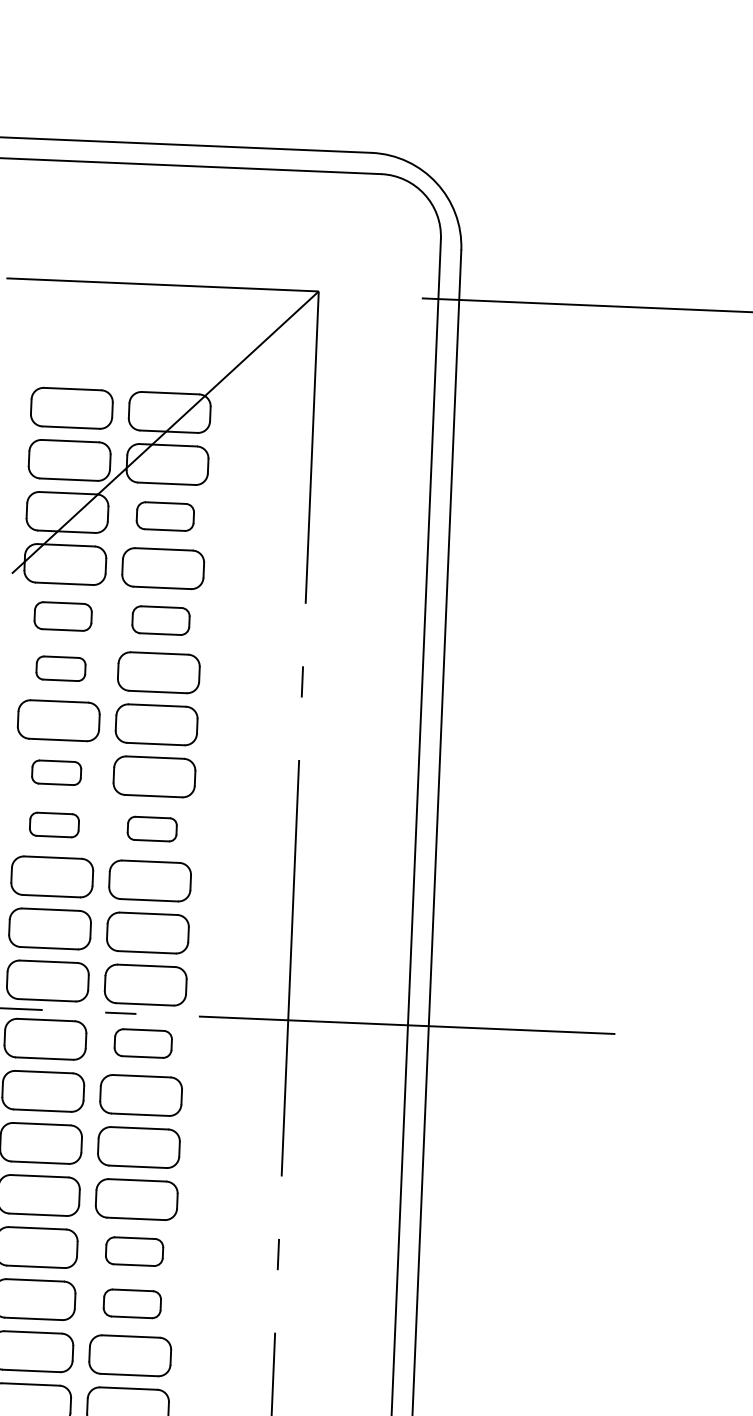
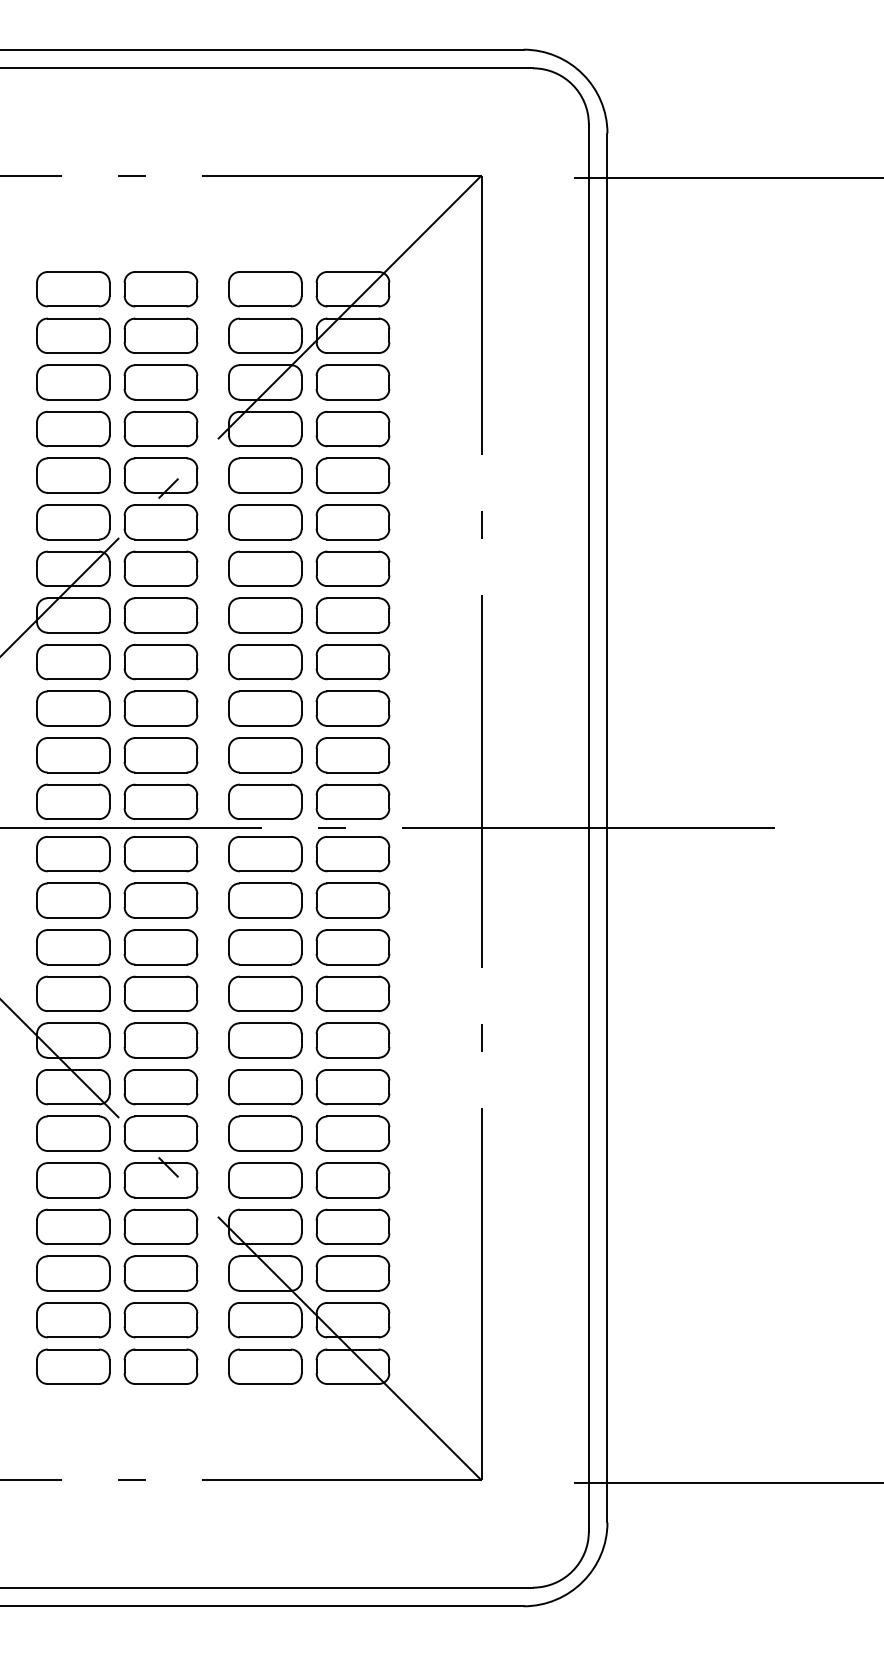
part: (164, 516) -> (352, 382), size x1.43
part: (63, 616) -> (265, 475), size x1.43
part: (160, 620) -> (352, 475), size x1.43
part: (61, 668) -> (265, 522), size x1.67
part: (56, 772) -> (265, 615), size x1.67
part: (54, 825) -> (265, 662), size x1.67
part: (151, 829) -> (352, 662), size x1.67
part: (142, 1043) -> (352, 854), size x1.43
part: (134, 1251) -> (352, 1040), size x1.43
part: (131, 1304) -> (352, 1087), size x1.43

